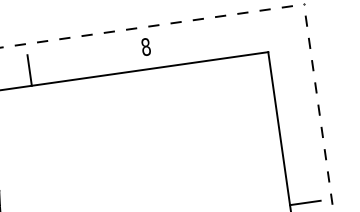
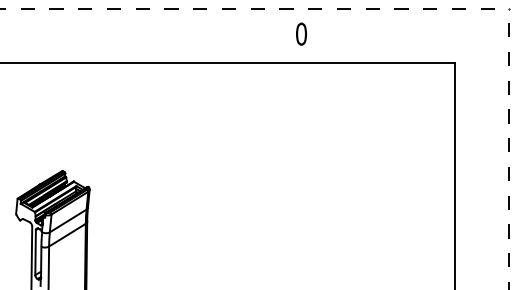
text: (146, 47) -> (301, 34), 8 -> 0
line: (29, 70) -> (149, 42), removed
line: (304, 203) -> (474, 260), removed

